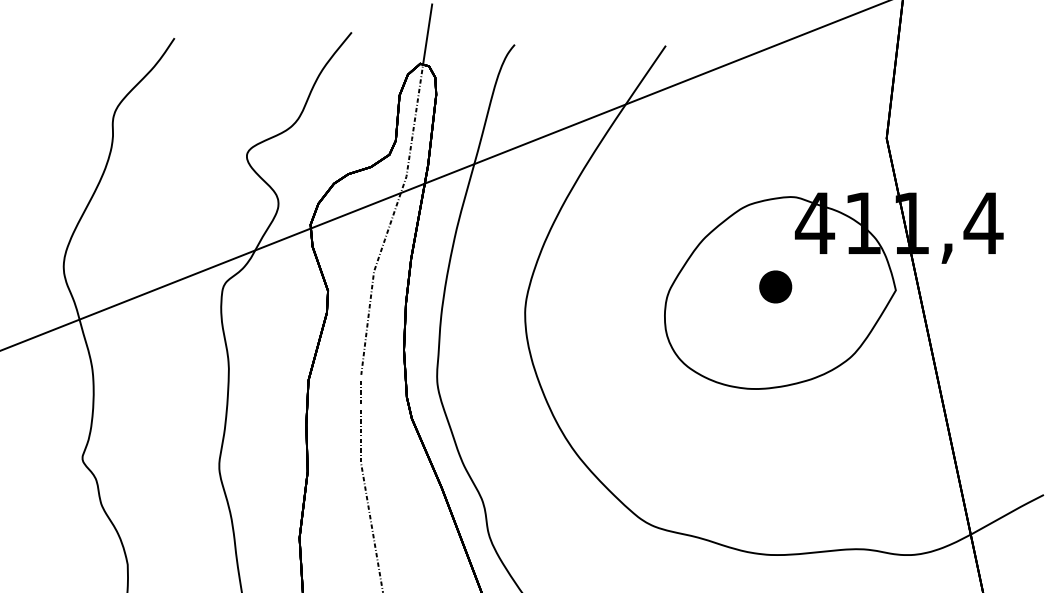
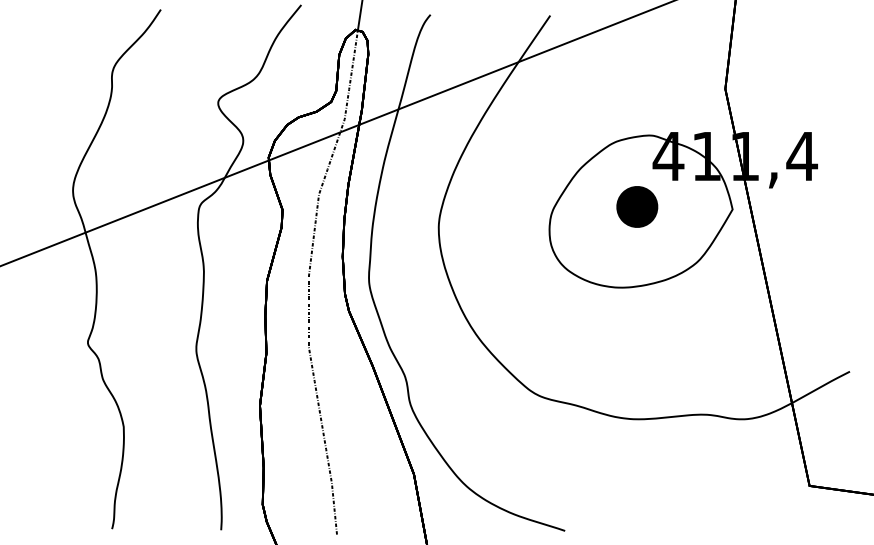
part: (775, 286) -> (637, 206), size x1.6

